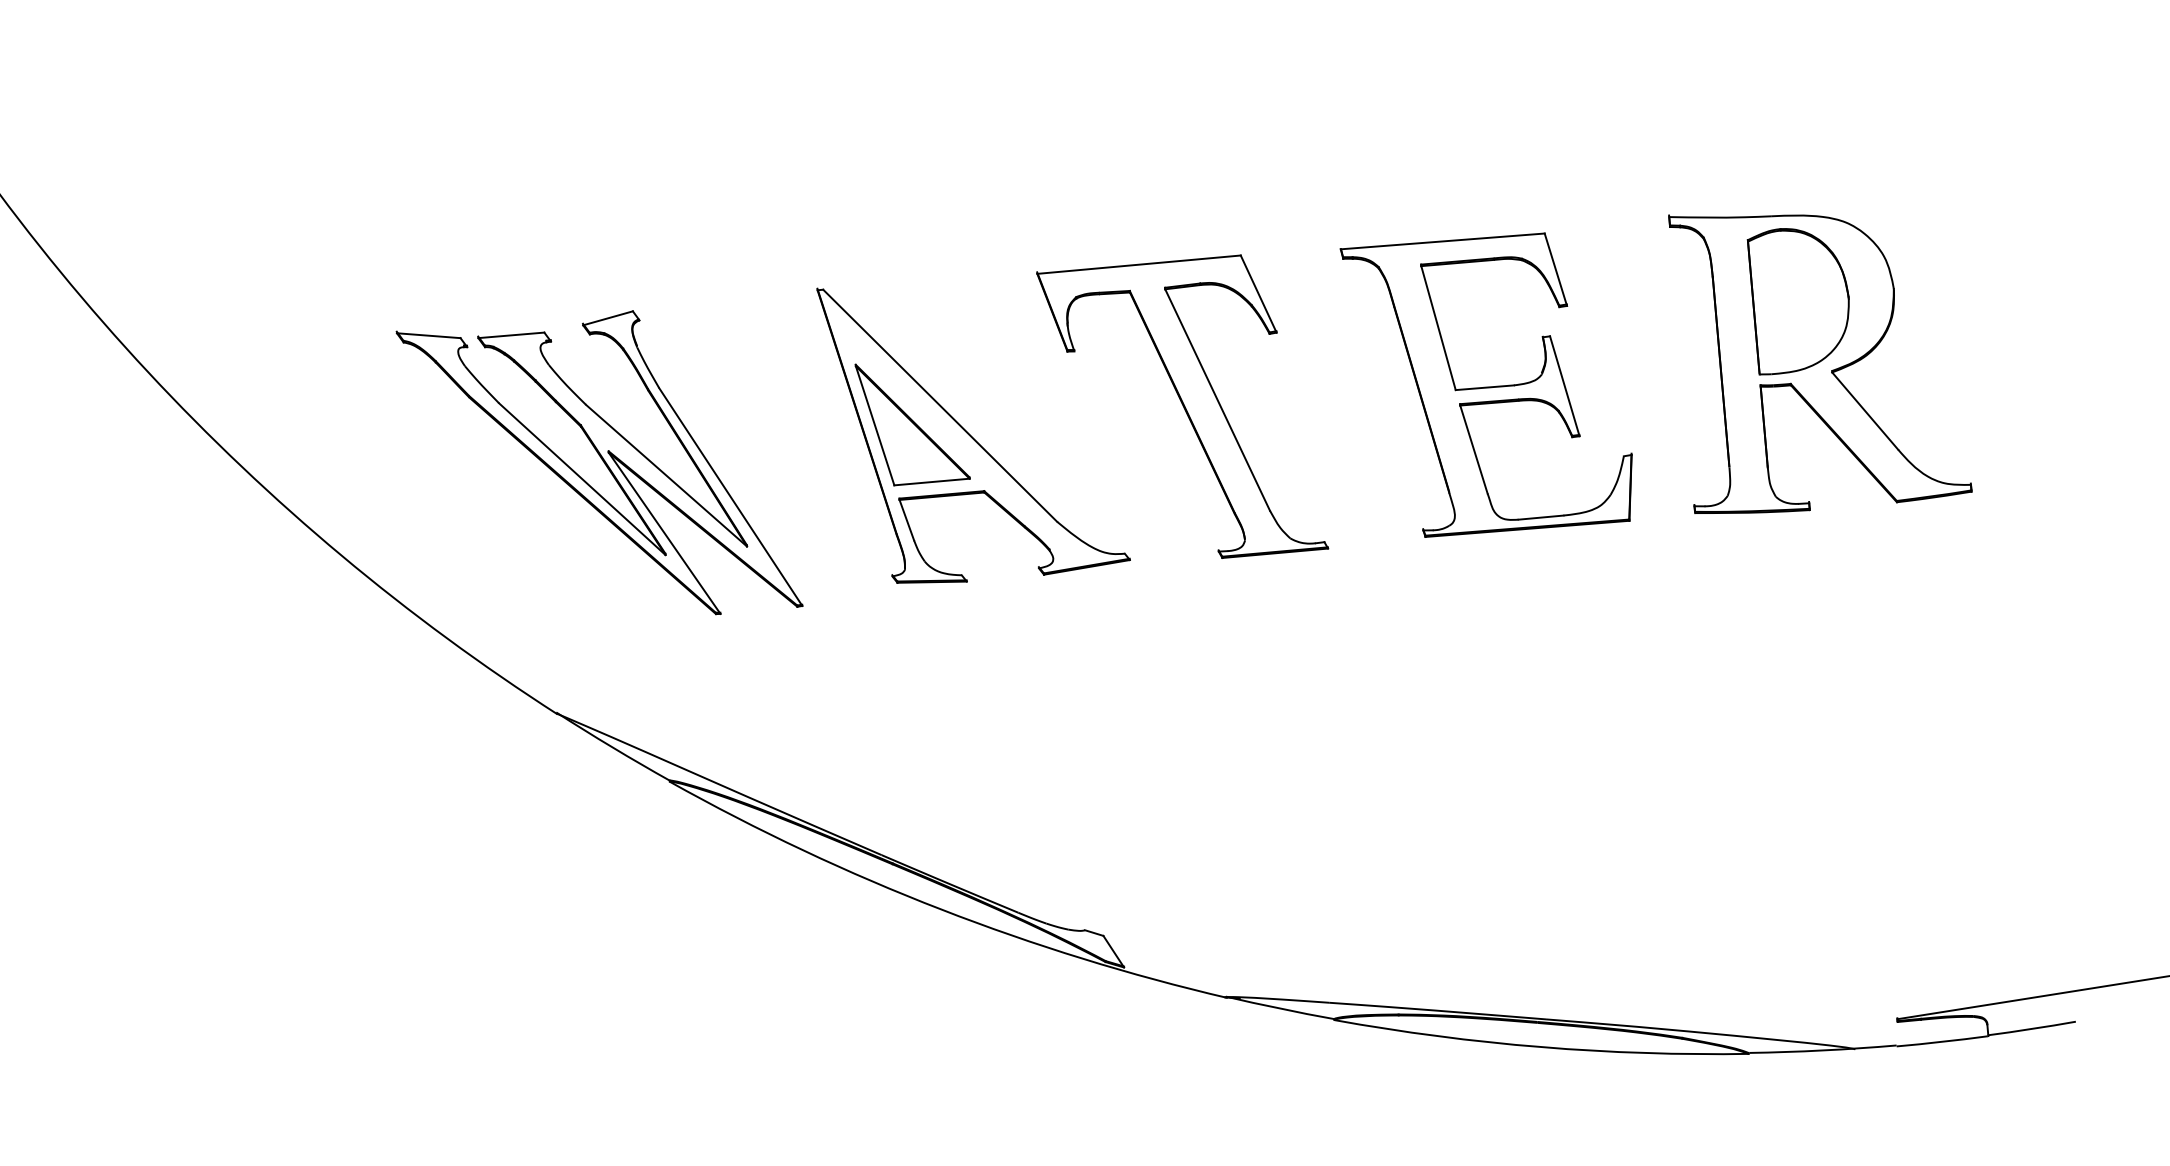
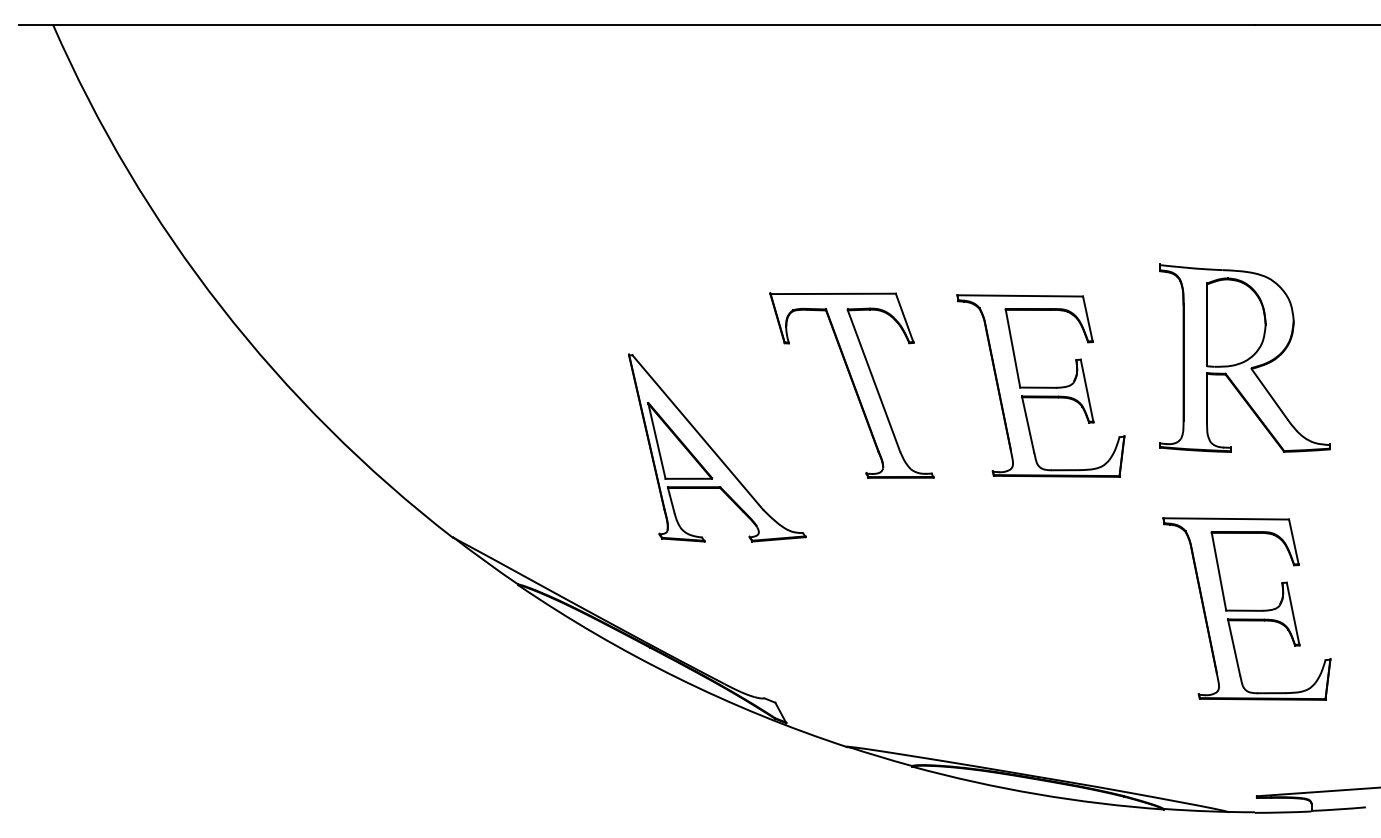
part: (1819, 354) -> (1244, 357), moved
part: (974, 427) -> (717, 447), moved
part: (598, 469) -> (491, 390), removed
part: (1854, 716) -> (1246, 608), added

